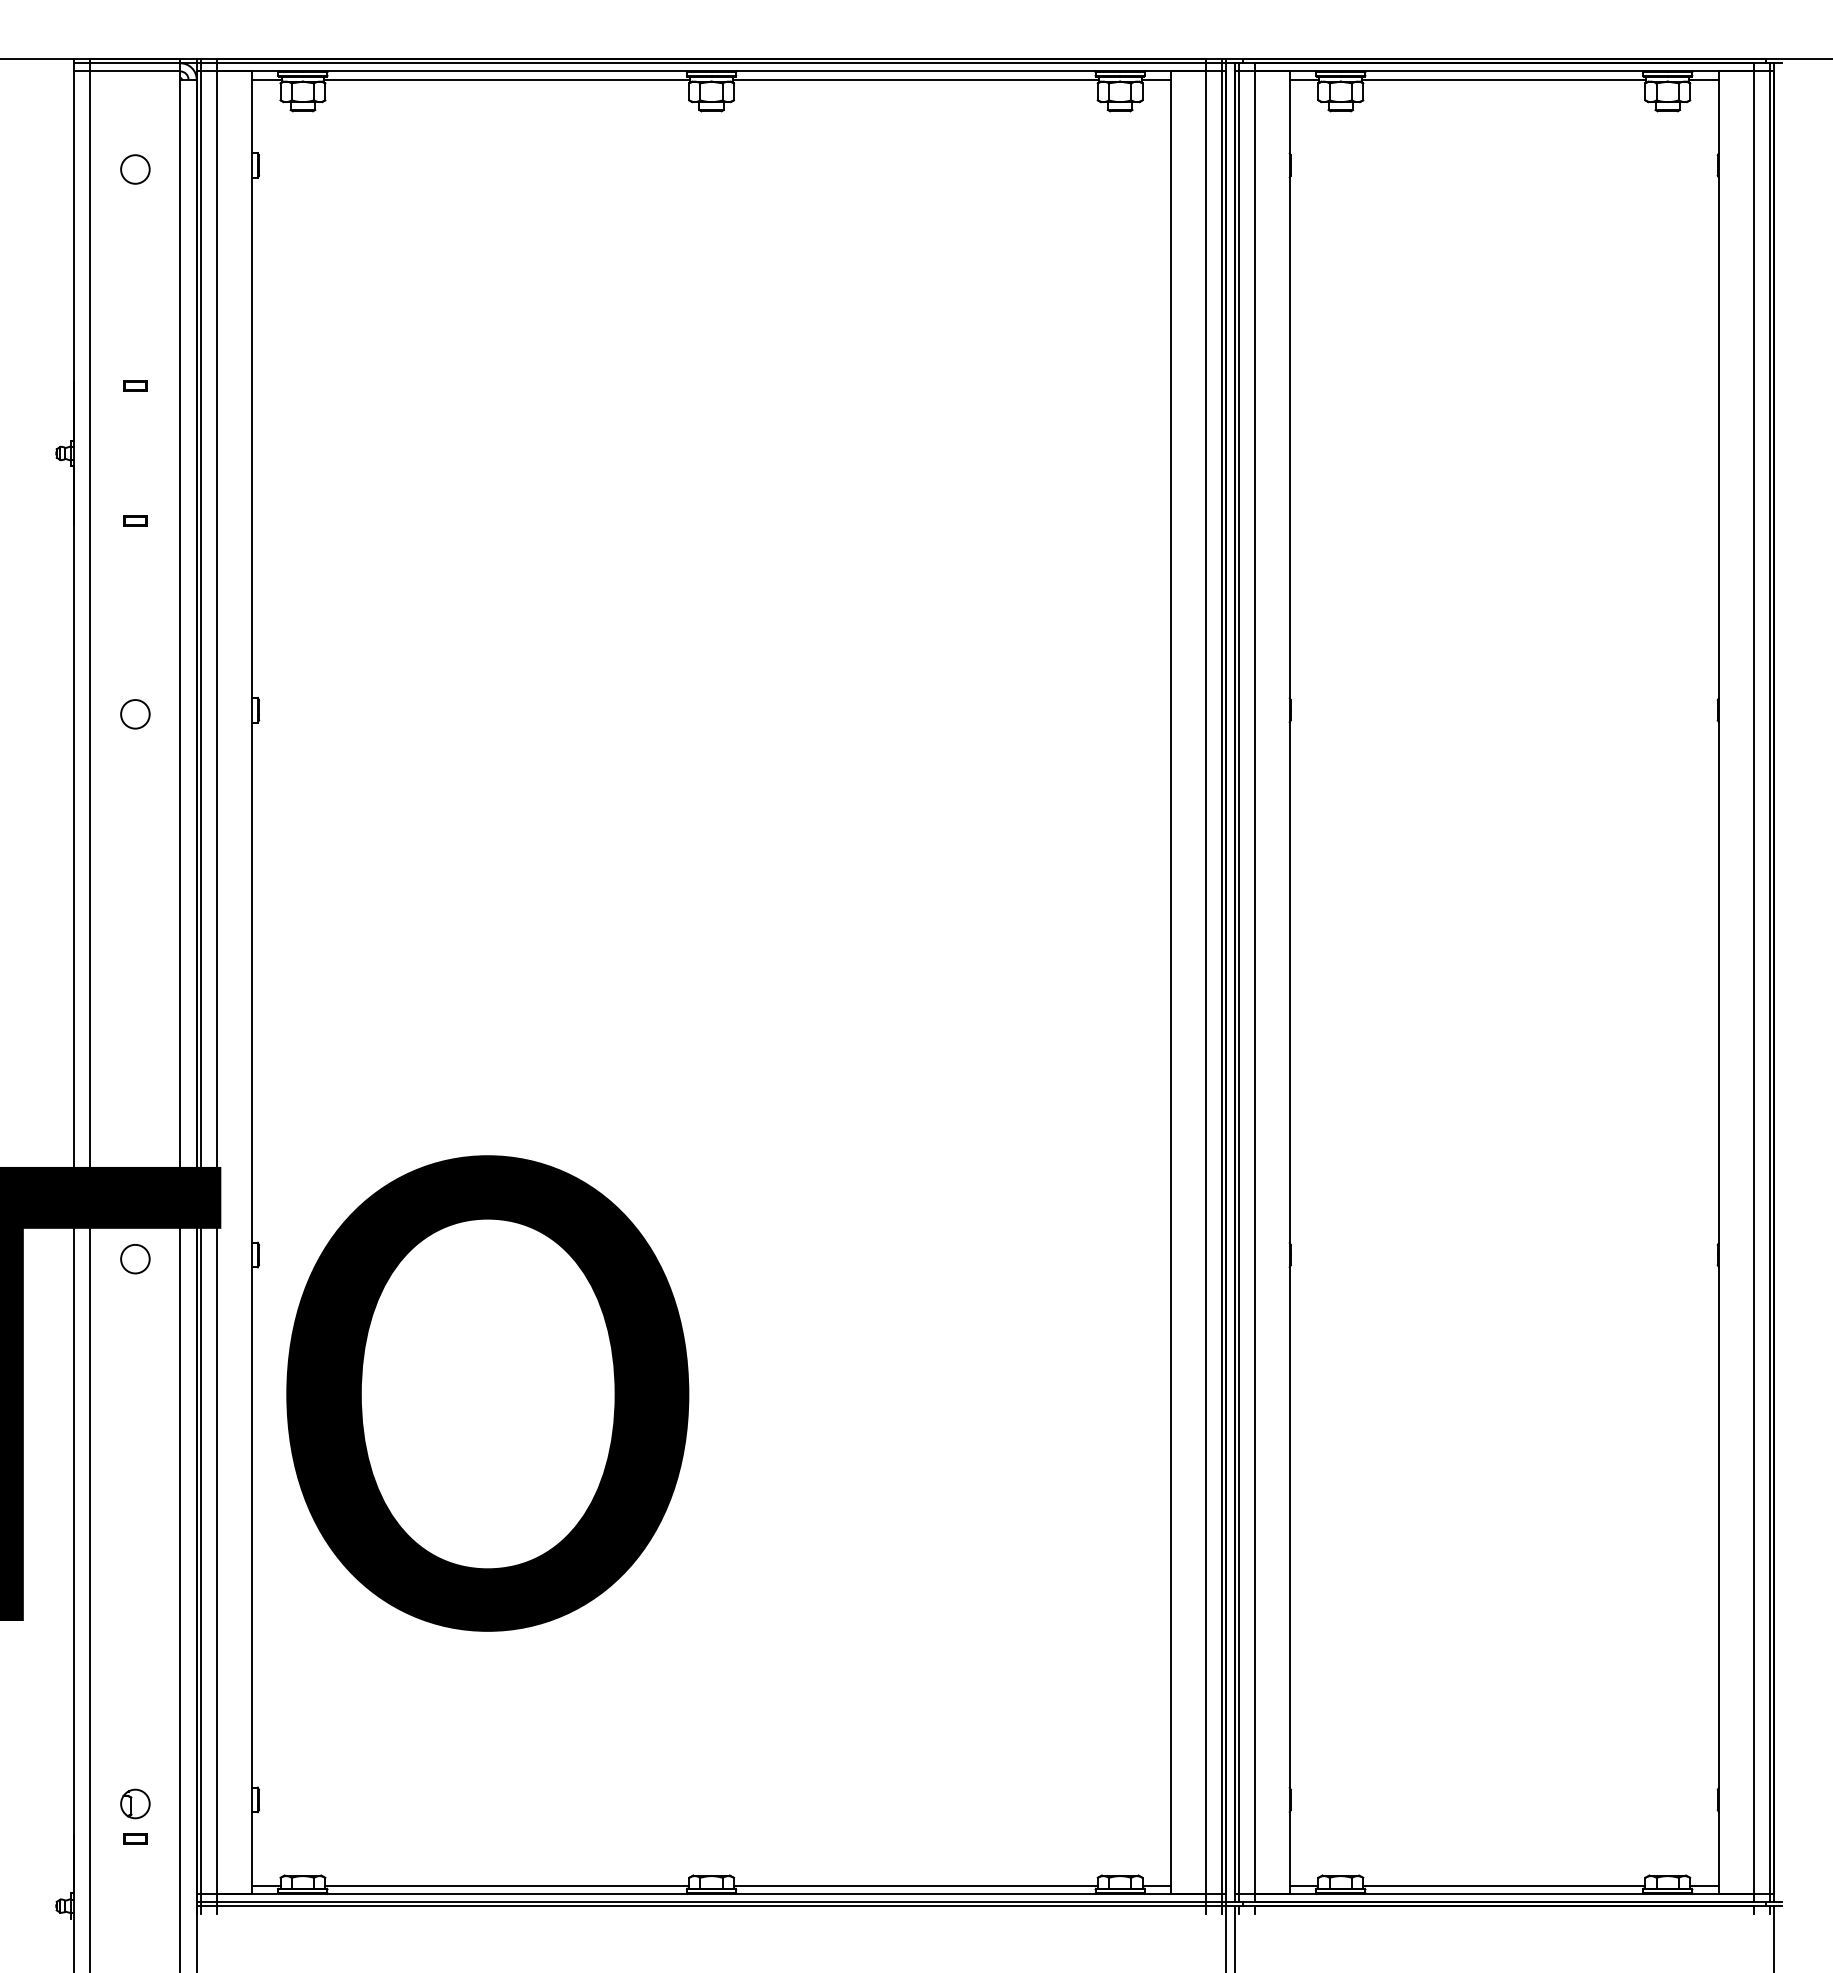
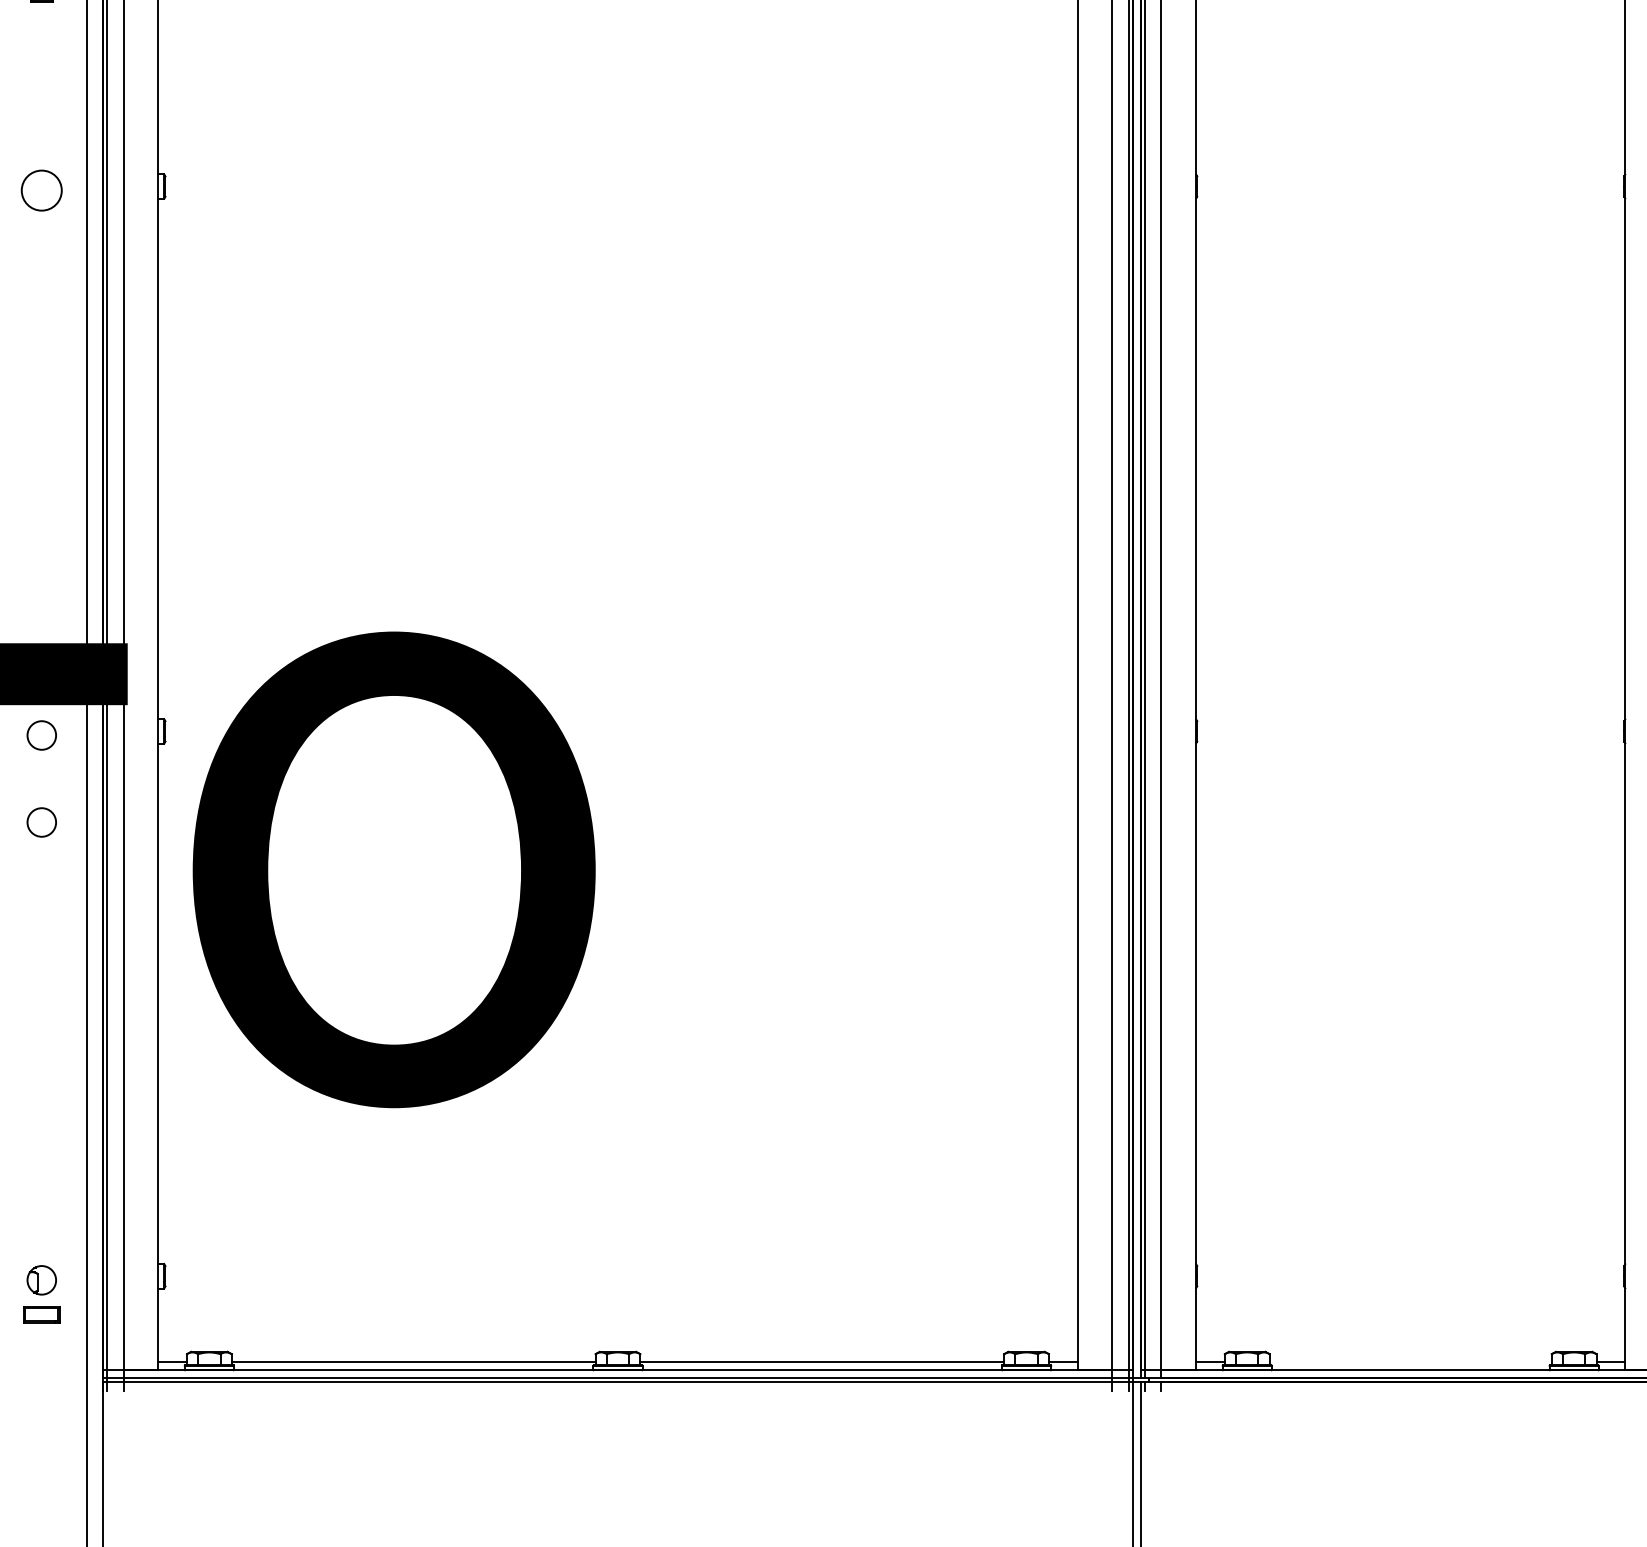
circle: (135, 714) -> (41, 190), size x1.4
circle: (135, 1346) -> (41, 822), added
part: (135, 1838) -> (41, 1314), size x1.6
line: (1504, 1885) -> (1410, 1361), removed

